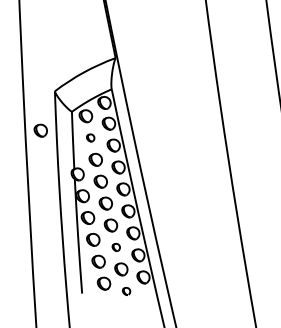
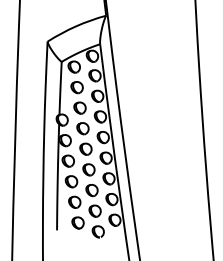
part: (40, 130) -> (31, 76), removed
part: (90, 137) -> (76, 87), size x1.67
part: (116, 247) -> (92, 190), size x1.67
part: (126, 291) -> (98, 231), size x1.67

